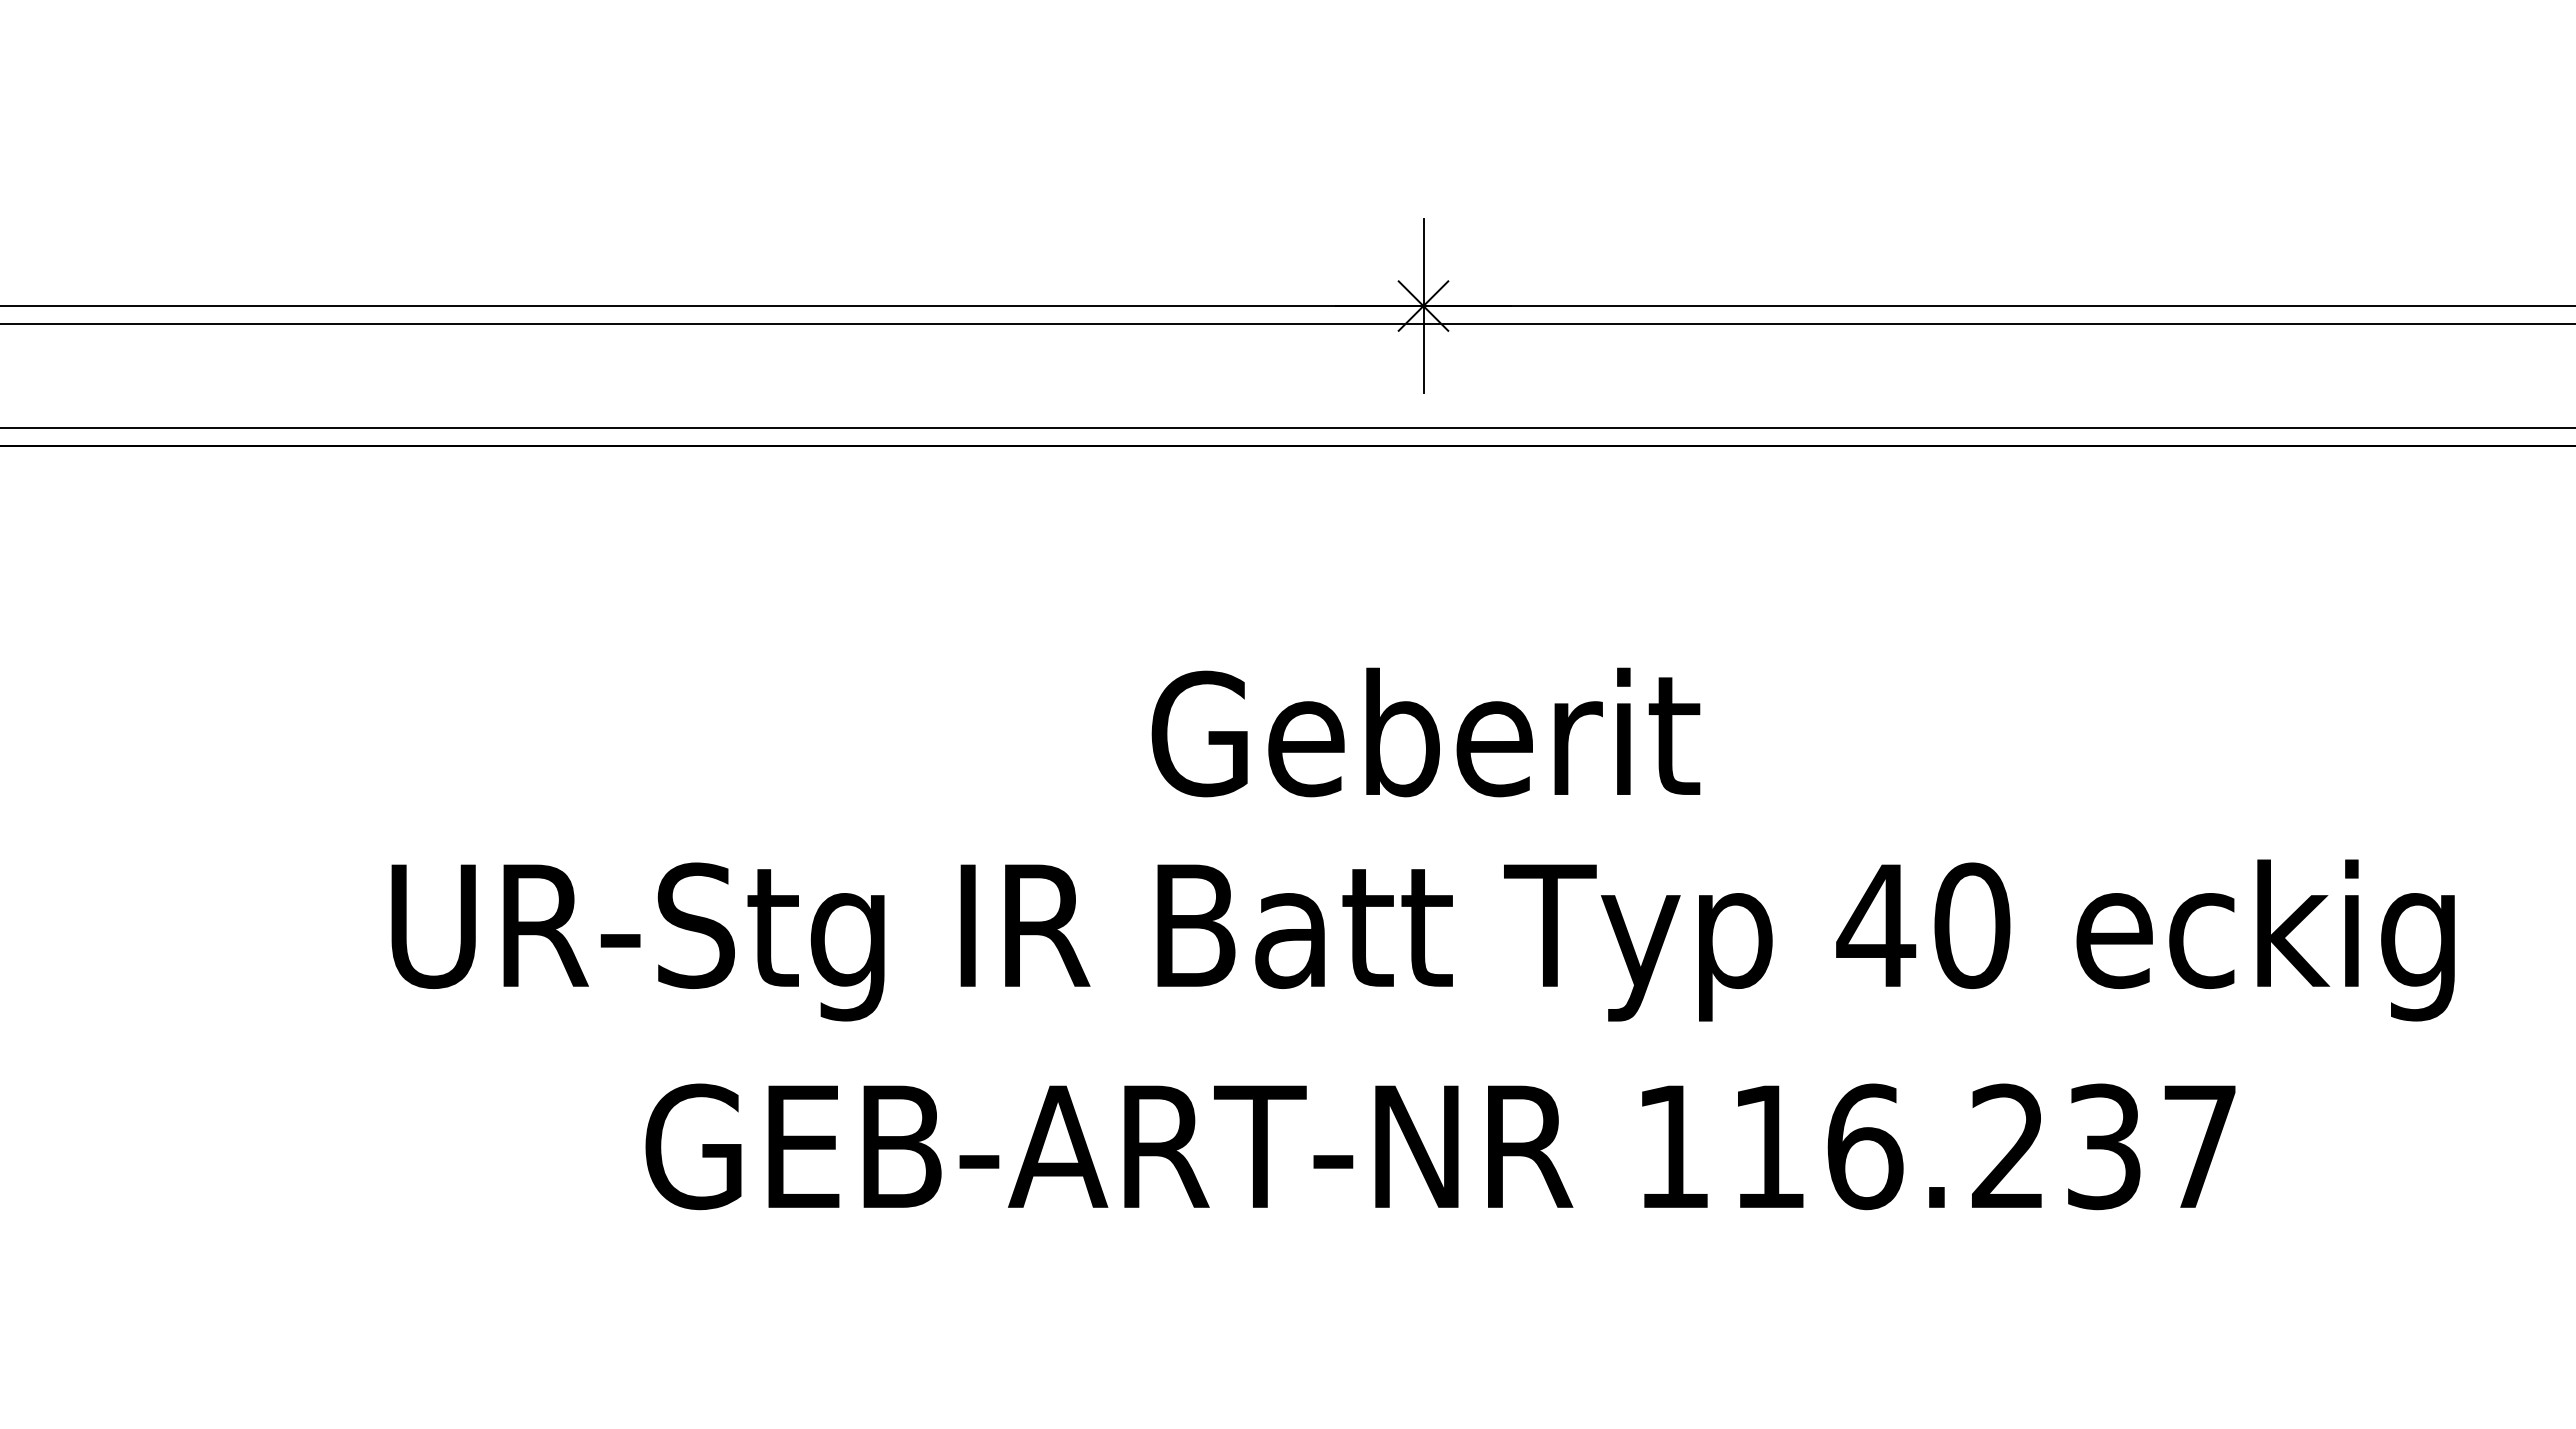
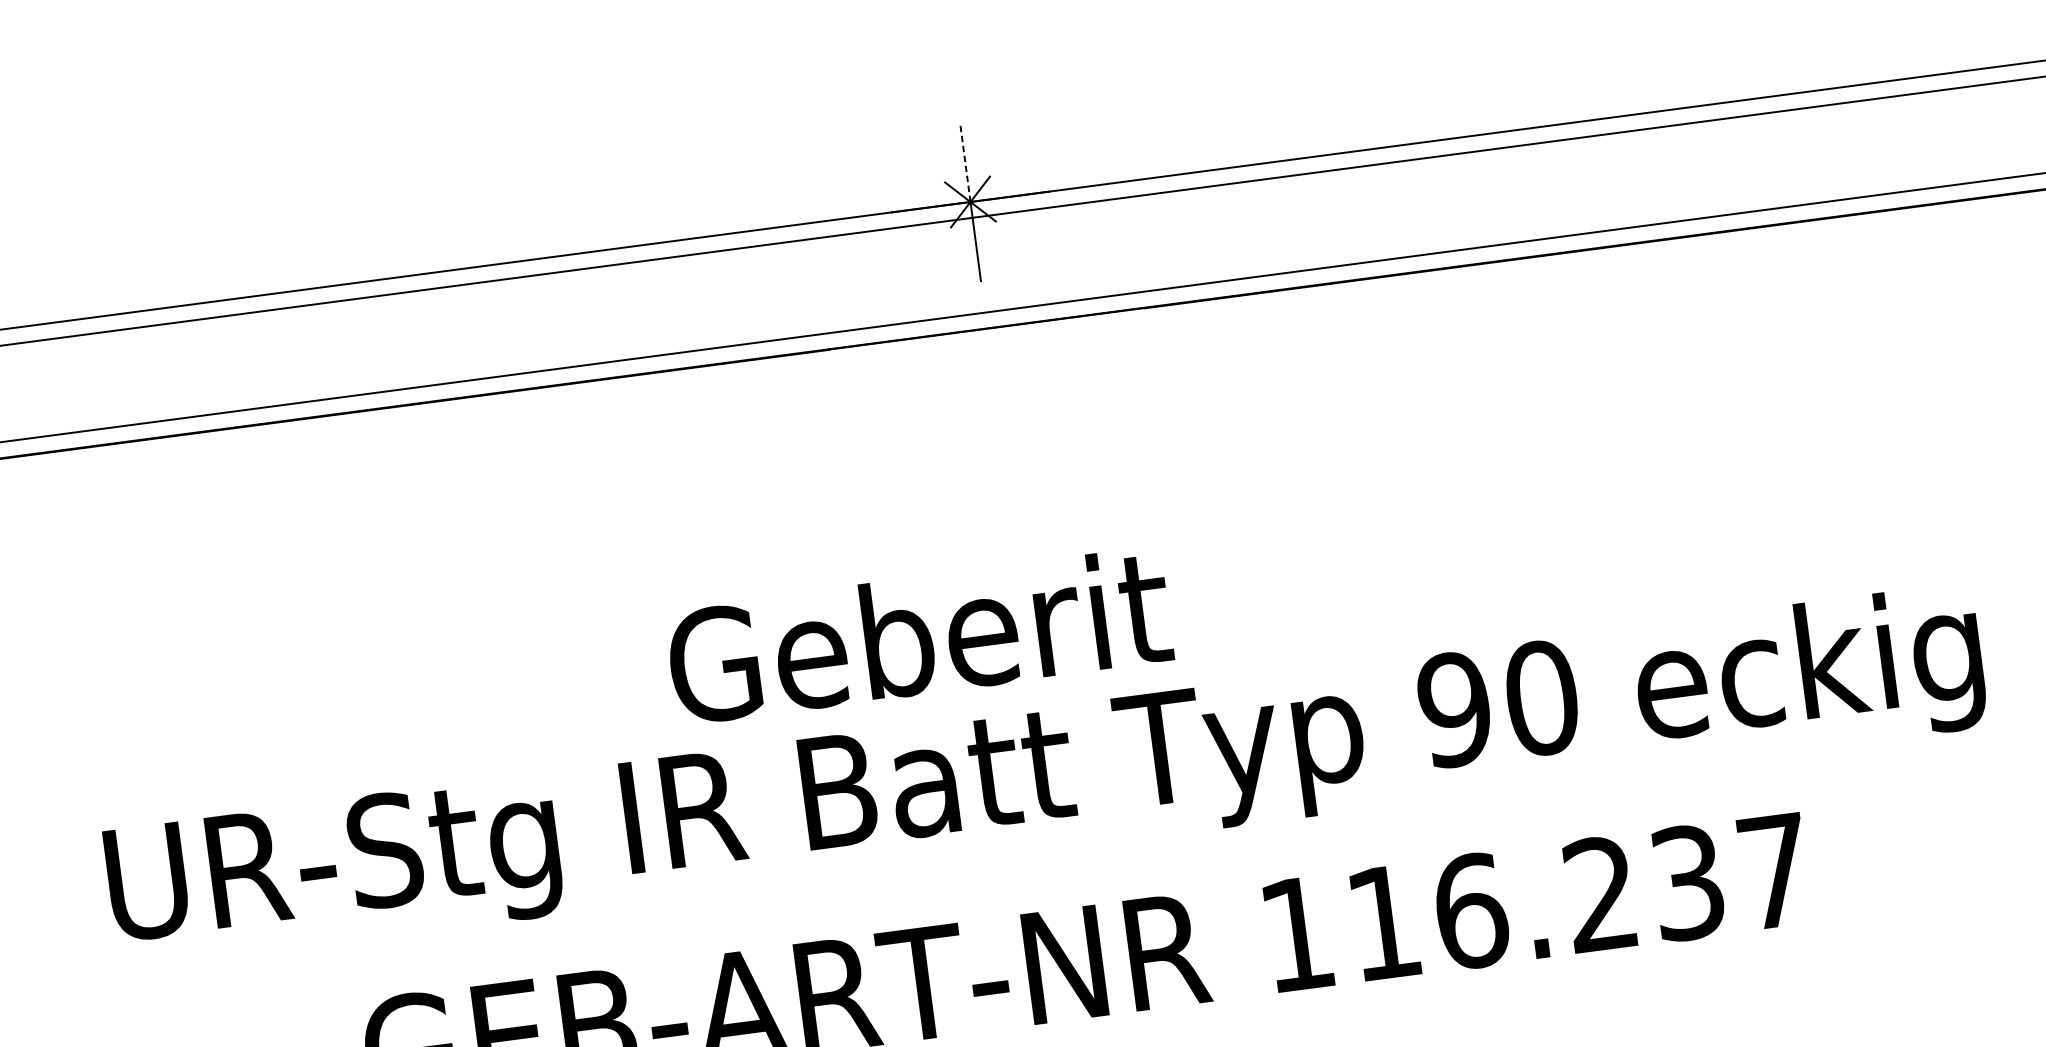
line: (1423, 262) -> (965, 162), solid -> dashed
text: (1425, 732) -> (918, 636), moved
text: (1876, 925) -> (1455, 709), 40 -> 90

